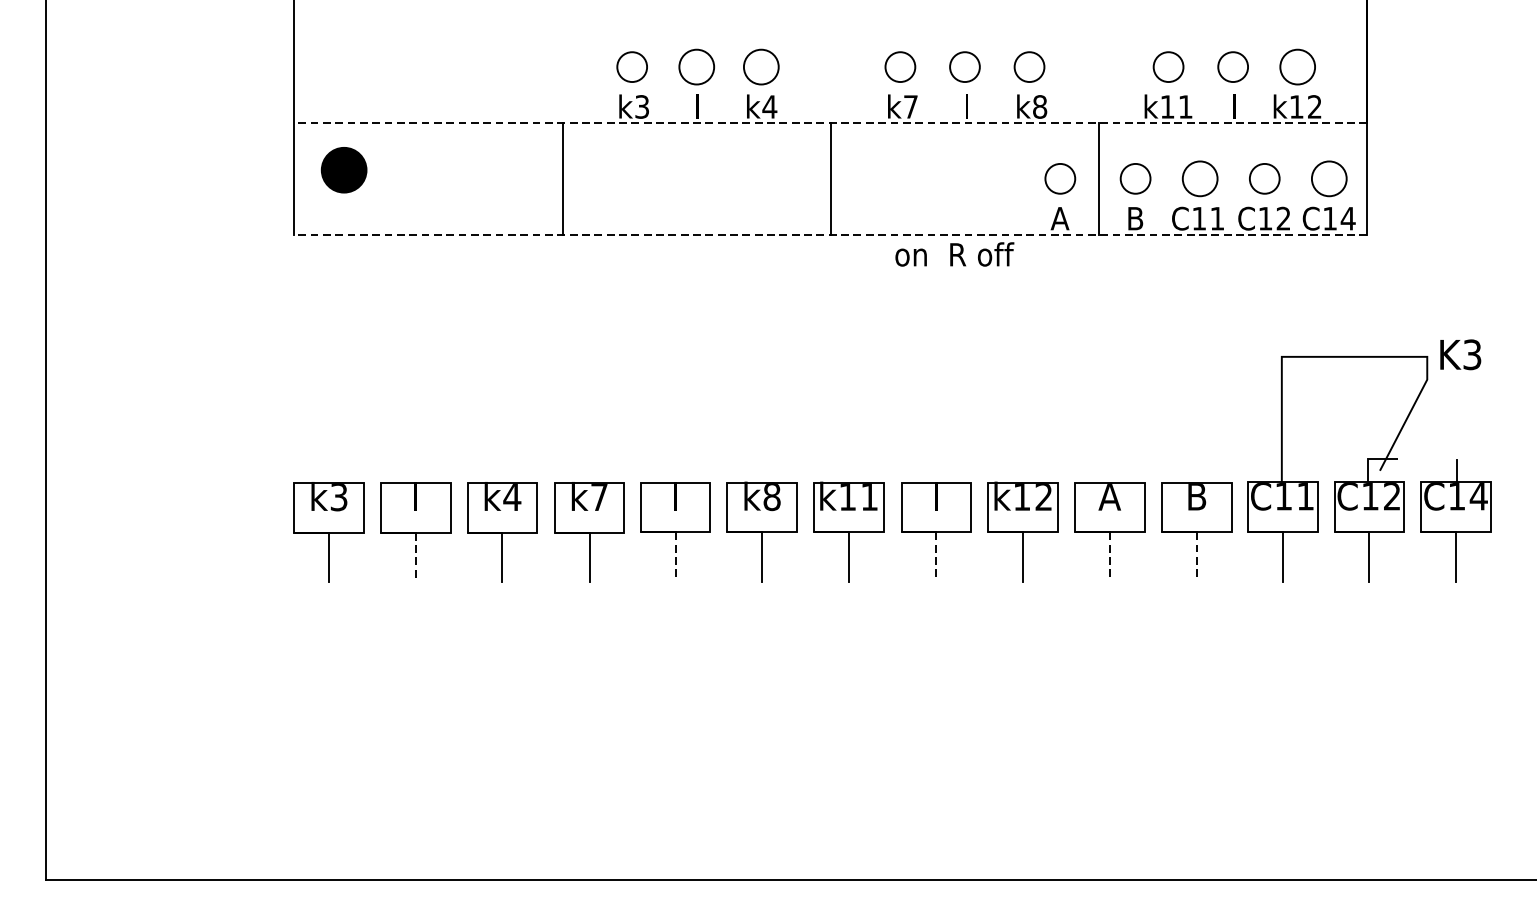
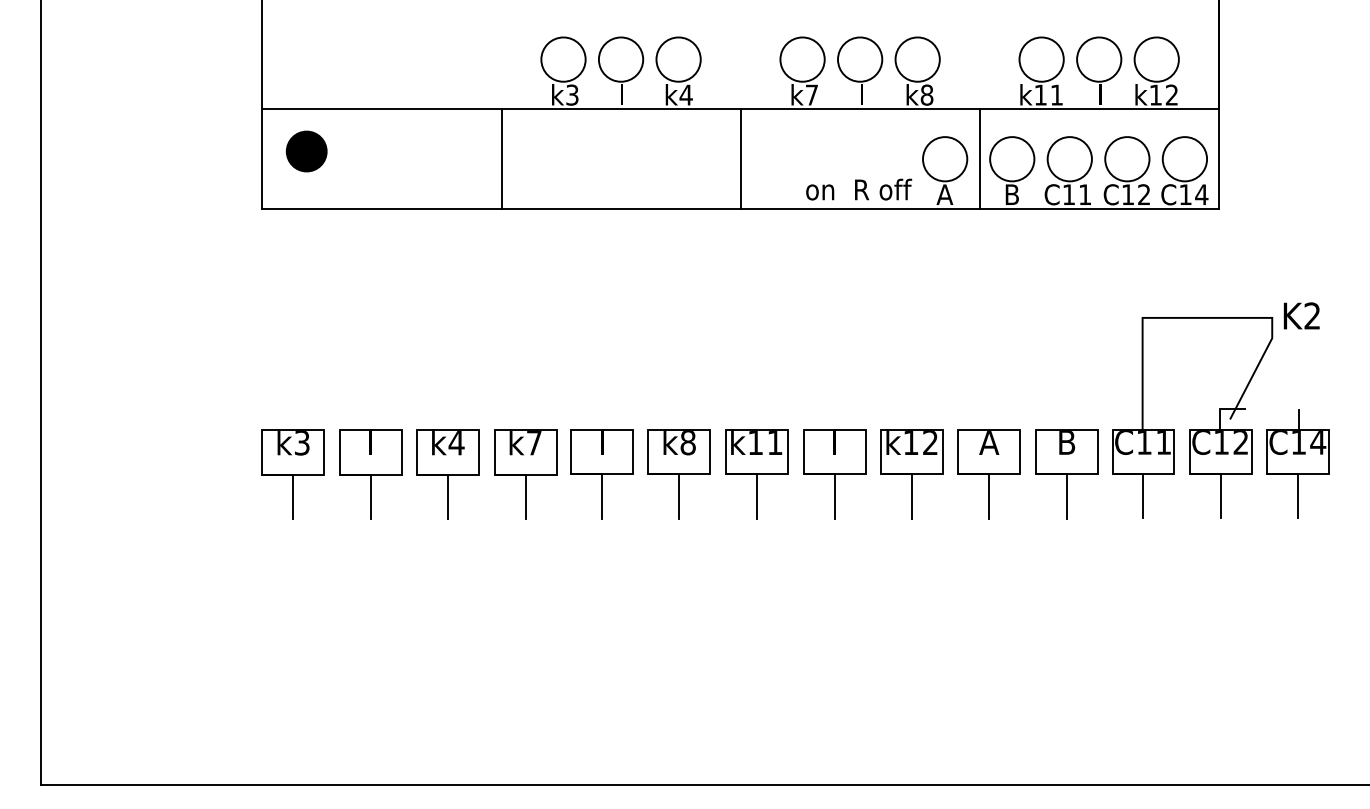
circle: (632, 66) -> (563, 59), size x1.67
circle: (696, 66) -> (620, 59), size x1.43
circle: (761, 66) -> (678, 59), size x1.43
circle: (900, 66) -> (802, 59), size x1.67
circle: (965, 66) -> (860, 59), size x1.67
circle: (1029, 66) -> (917, 59), size x1.67
circle: (1168, 66) -> (1041, 59), size x1.67
circle: (1233, 66) -> (1099, 59), size x1.67
circle: (1297, 66) -> (1156, 59), size x1.43
line: (830, 123) -> (740, 109), dashed -> solid
circle: (1060, 179) -> (945, 159), size x1.67
circle: (1135, 179) -> (1012, 159), size x1.67
circle: (1199, 179) -> (1069, 159), size x1.43
circle: (1264, 179) -> (1127, 159), size x1.67
circle: (1328, 179) -> (1184, 159), size x1.43
line: (830, 235) -> (740, 209), dashed -> solid
text: (955, 254) -> (859, 189), moved
text: (1472, 354) -> (1312, 315), K3 -> K2
line: (1196, 557) -> (1066, 496), dashed -> solid
line: (415, 558) -> (370, 497), dashed -> solid
line: (675, 558) -> (602, 497), dashed -> solid
line: (936, 558) -> (834, 497), dashed -> solid
line: (1110, 558) -> (989, 497), dashed -> solid

